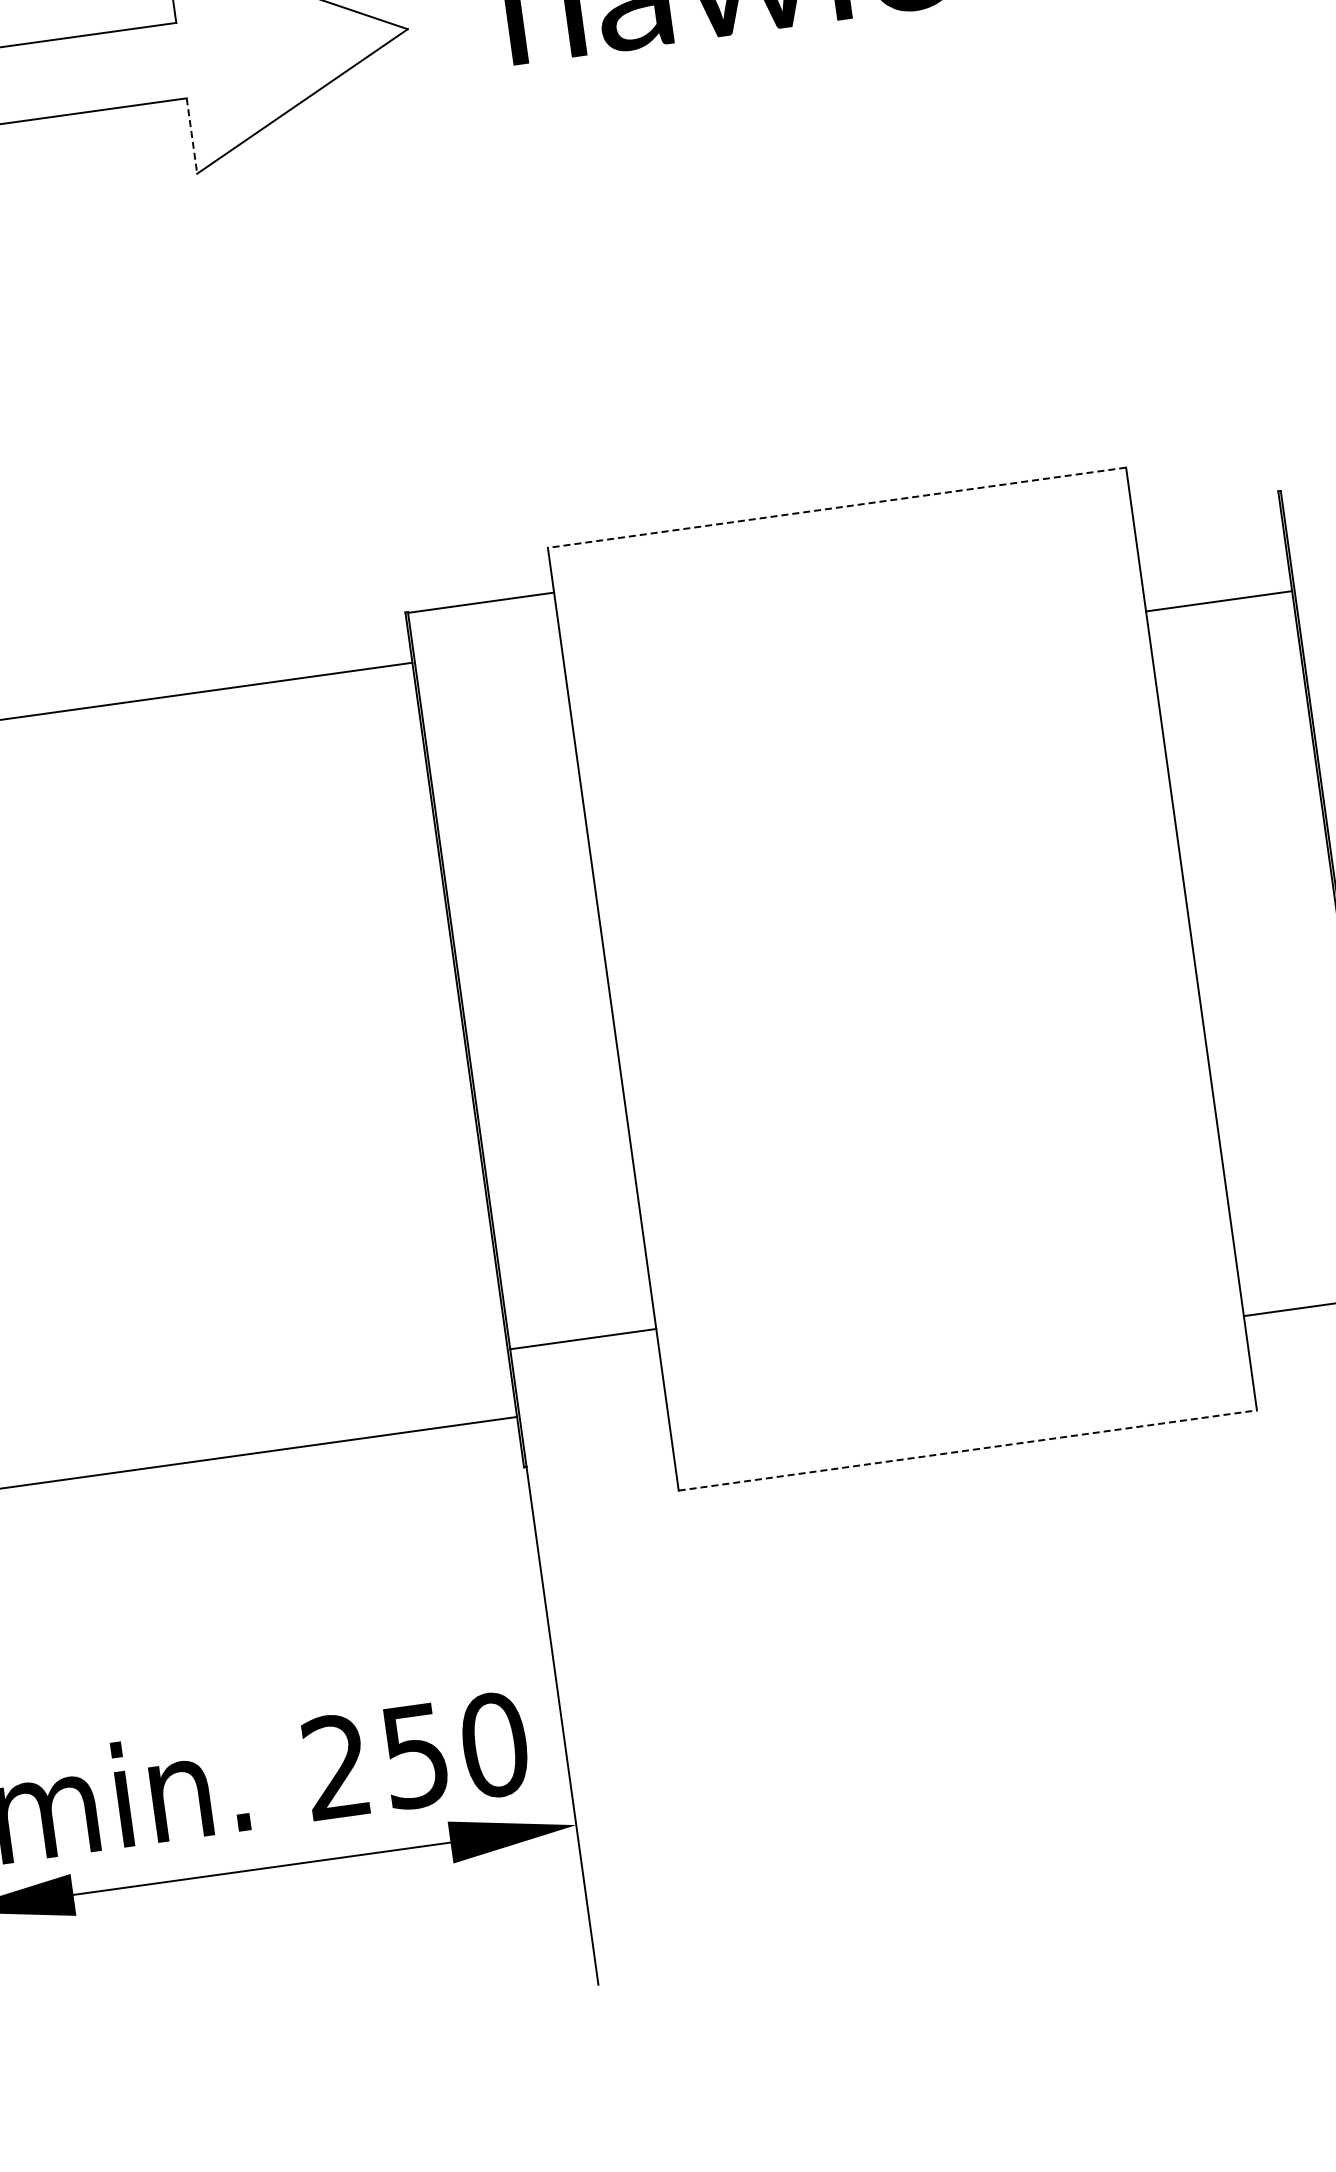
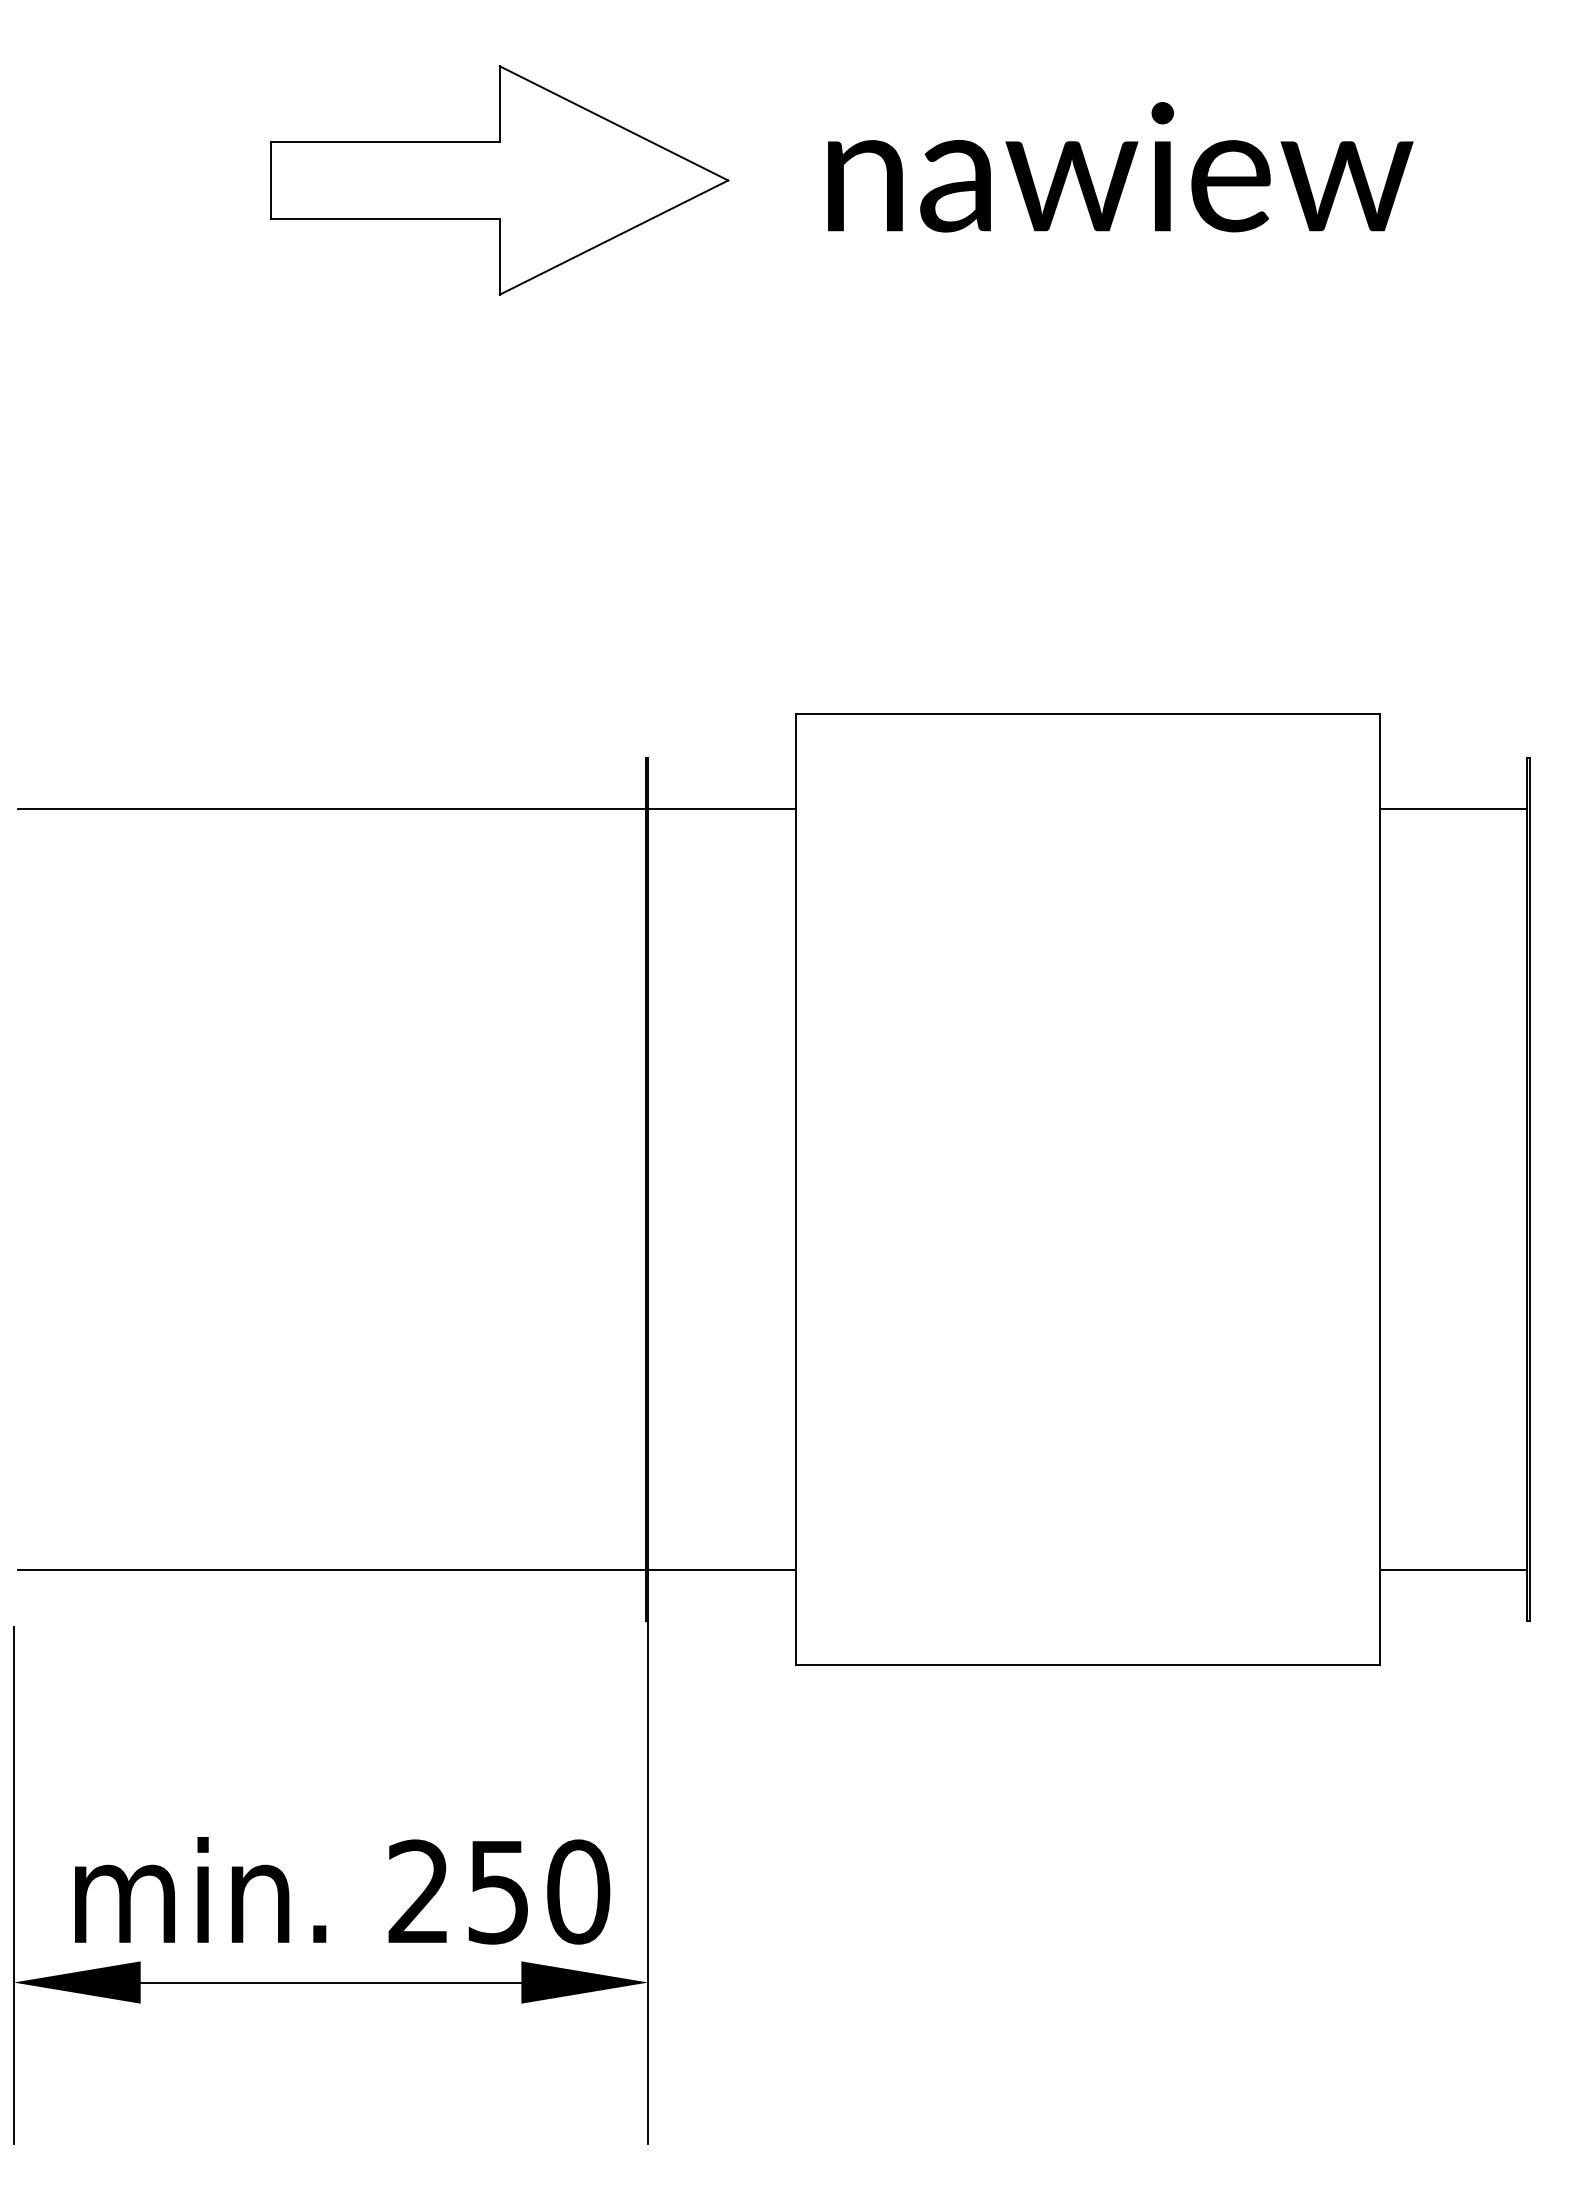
line: (191, 136) -> (499, 257), dashed -> solid
line: (836, 507) -> (1087, 713), dashed -> solid
line: (1218, 601) -> (1452, 808), moved
line: (480, 602) -> (721, 808), moved
line: (582, 1339) -> (721, 1570), moved
line: (967, 1450) -> (1087, 1665), dashed -> solid

